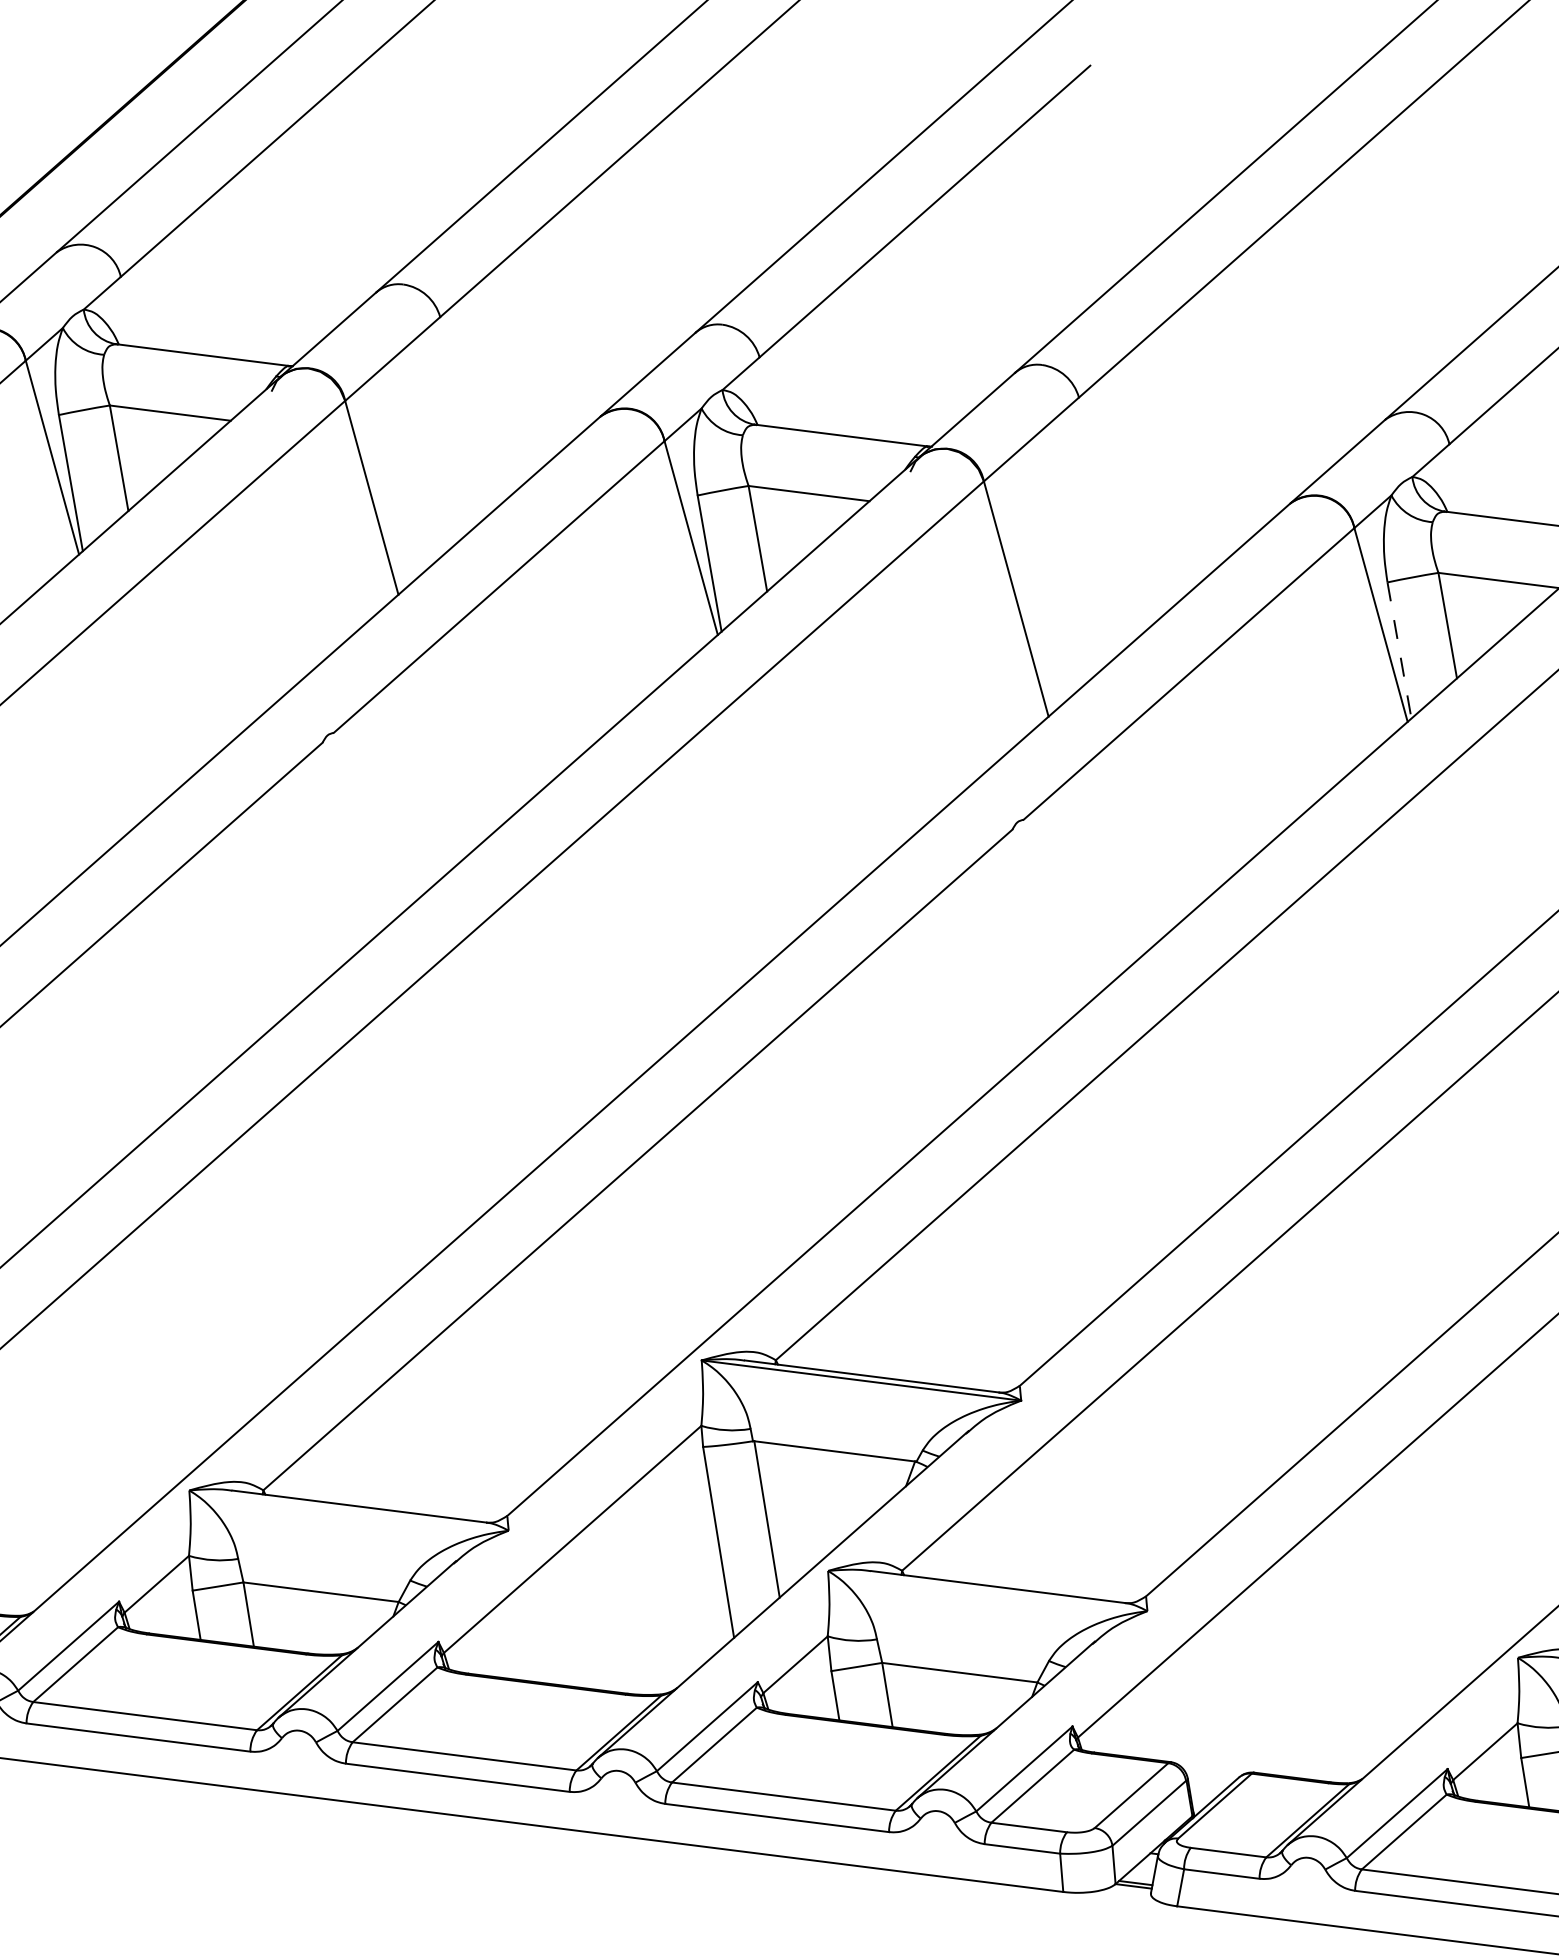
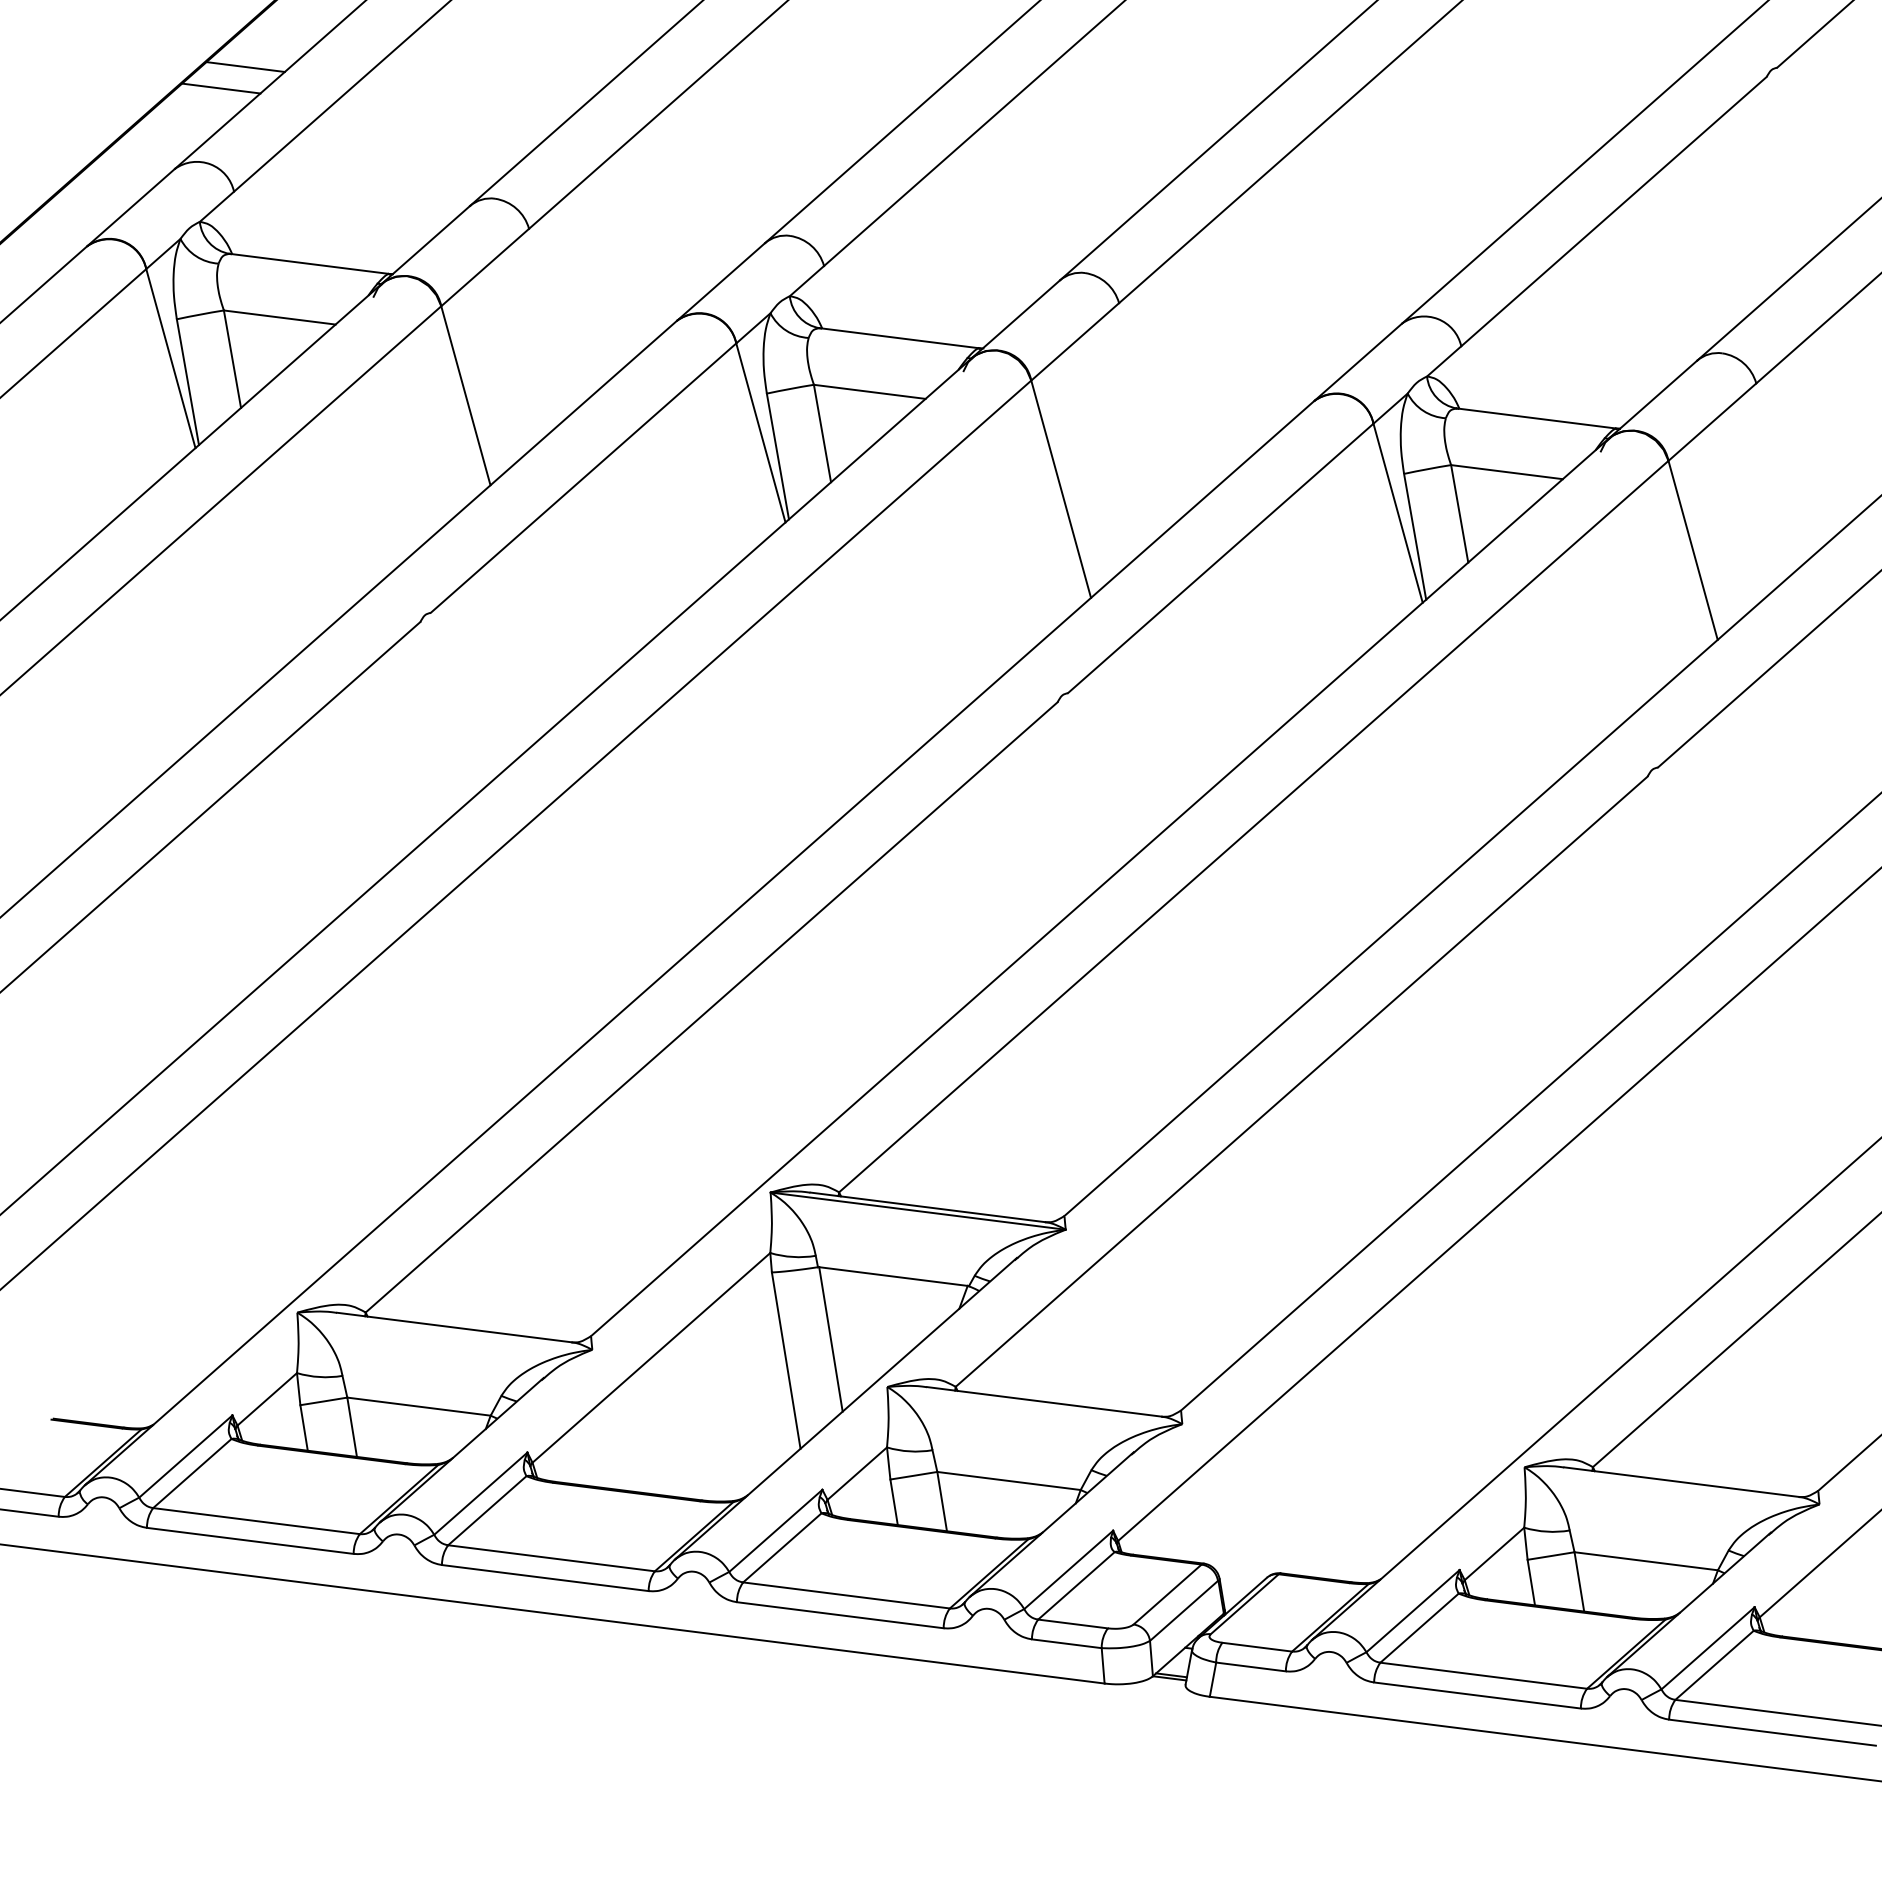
line: (133, 141) -> (245, 66), added
line: (107, 165) -> (221, 88), added
line: (1399, 650) -> (1415, 536), dashed -> solid

